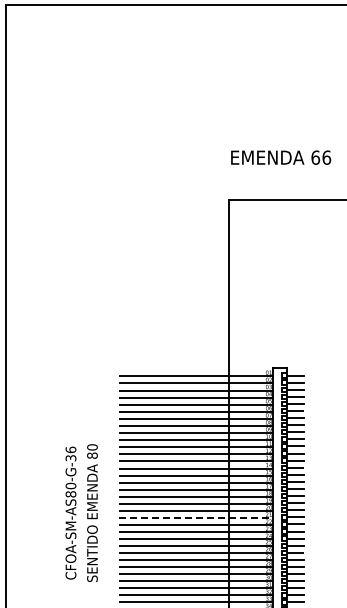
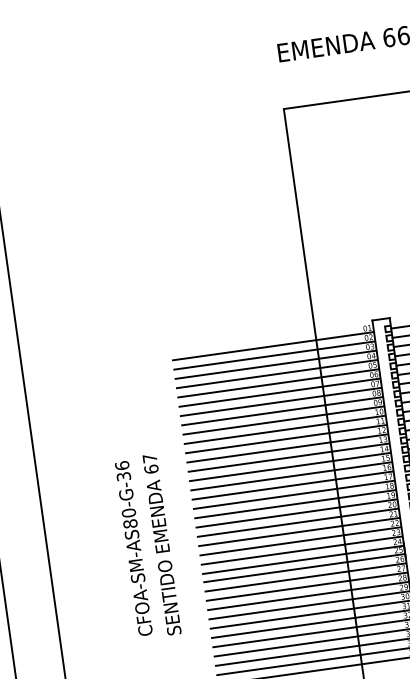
text: (92, 451) -> (150, 463), 80 -> 67
line: (196, 518) -> (299, 532), dashed -> solid

